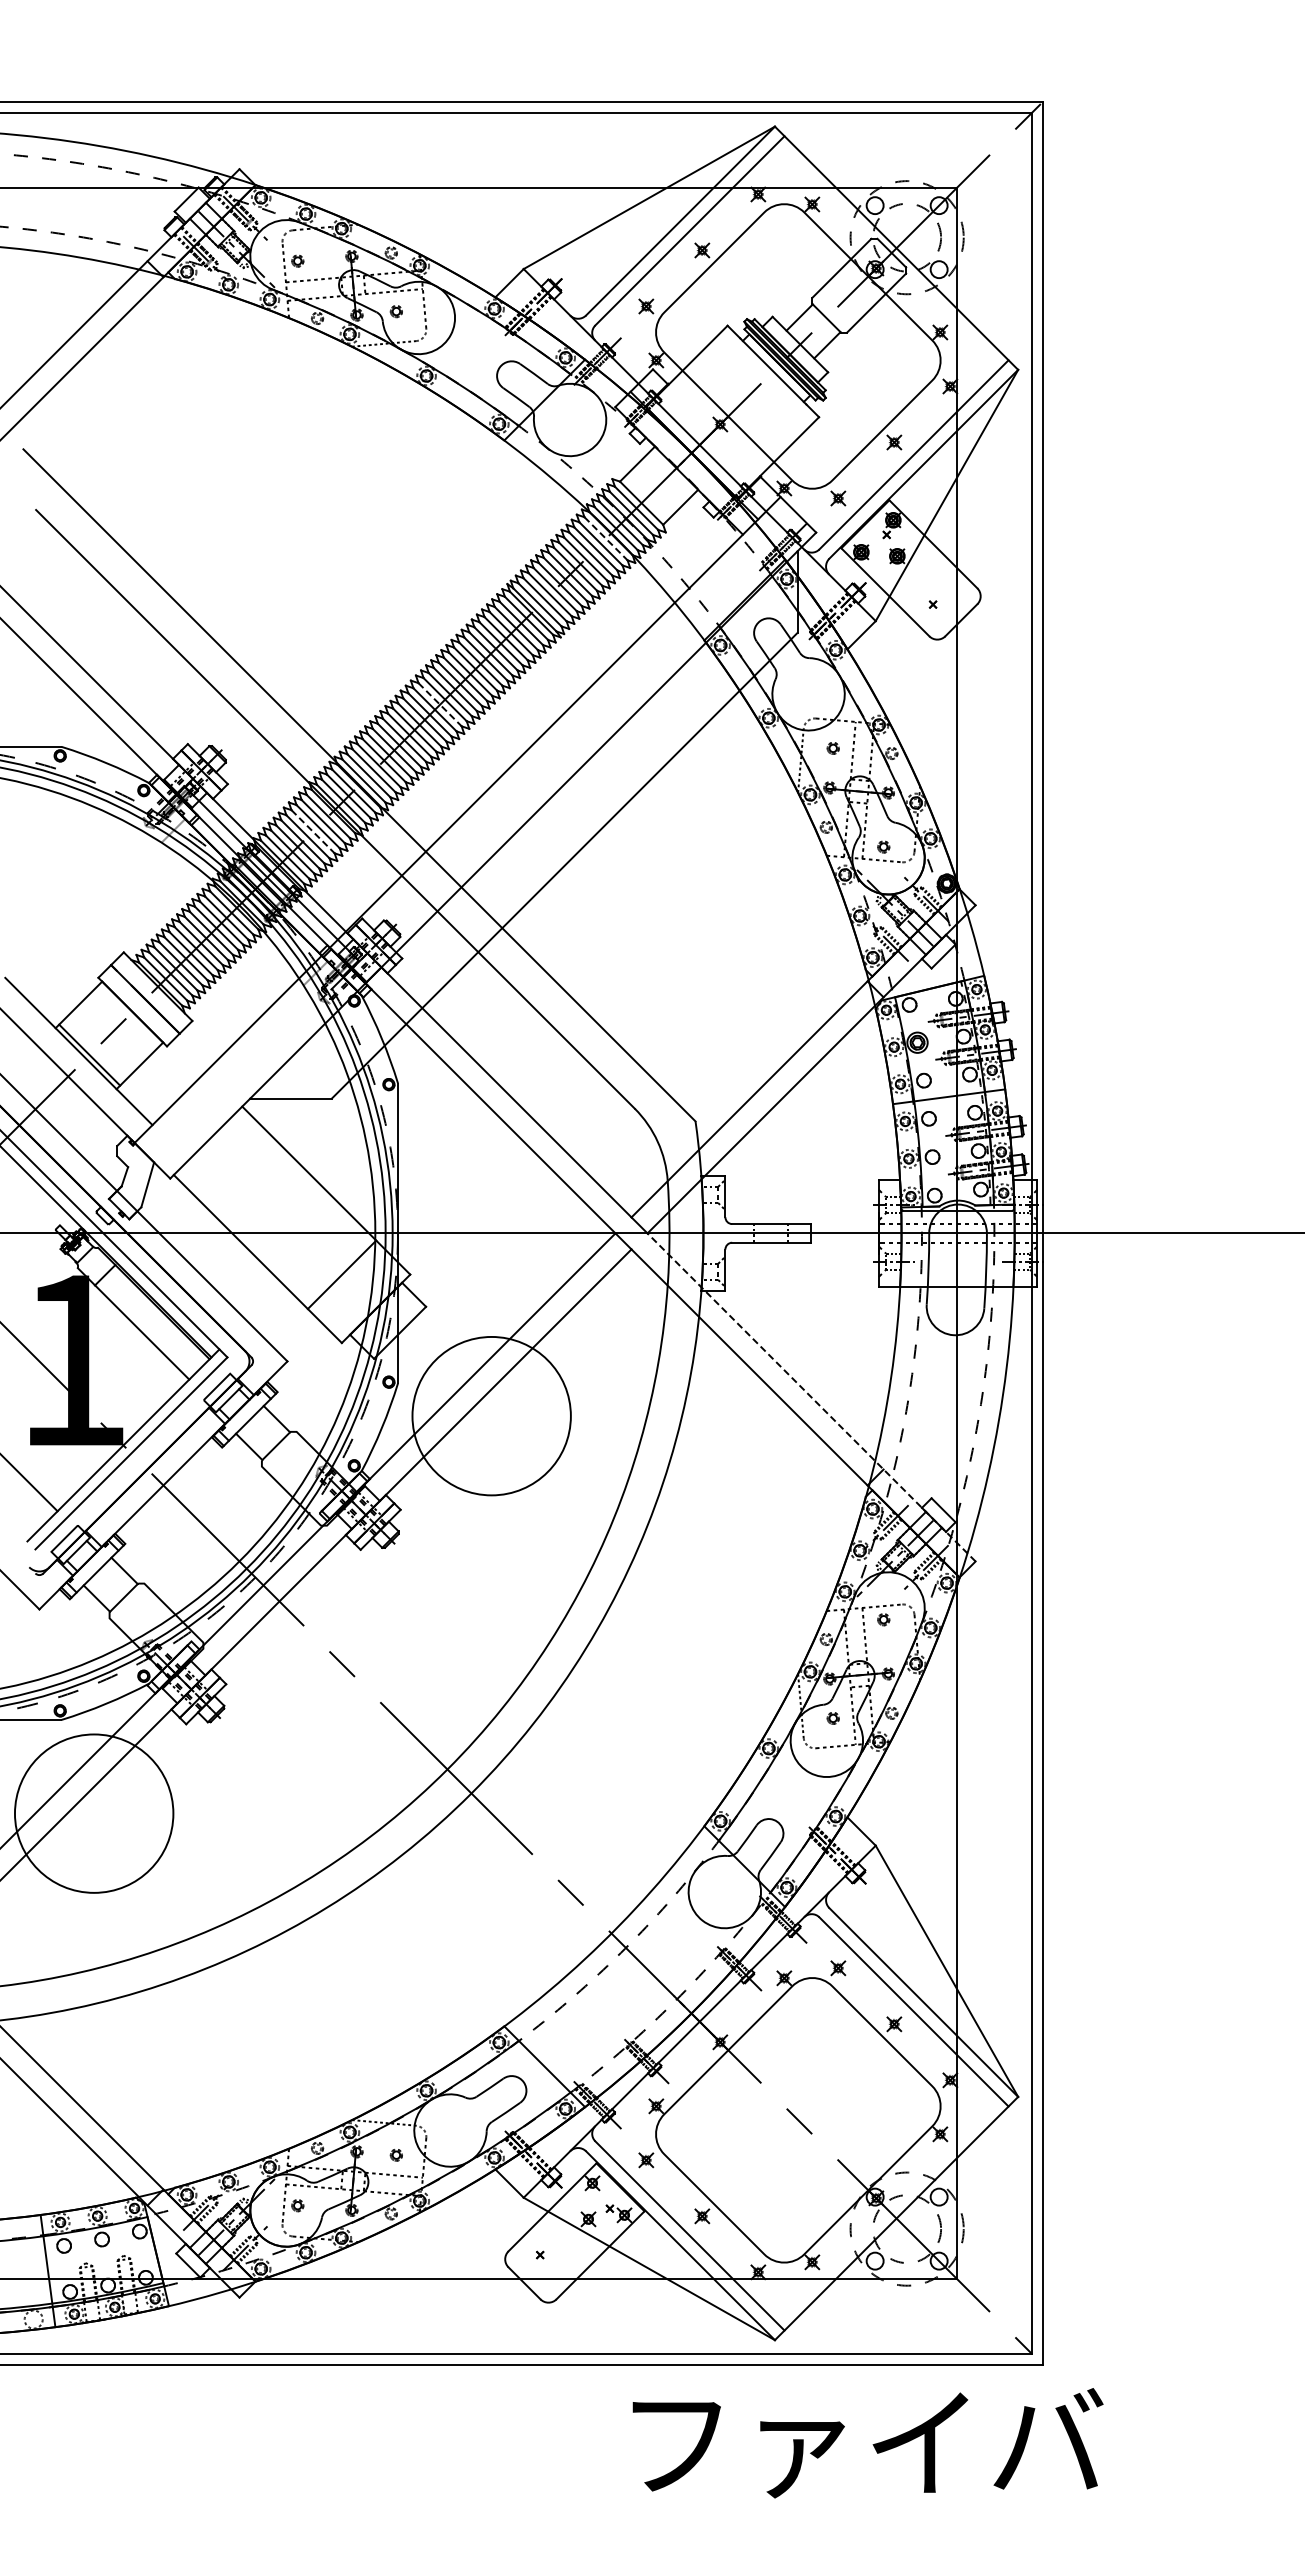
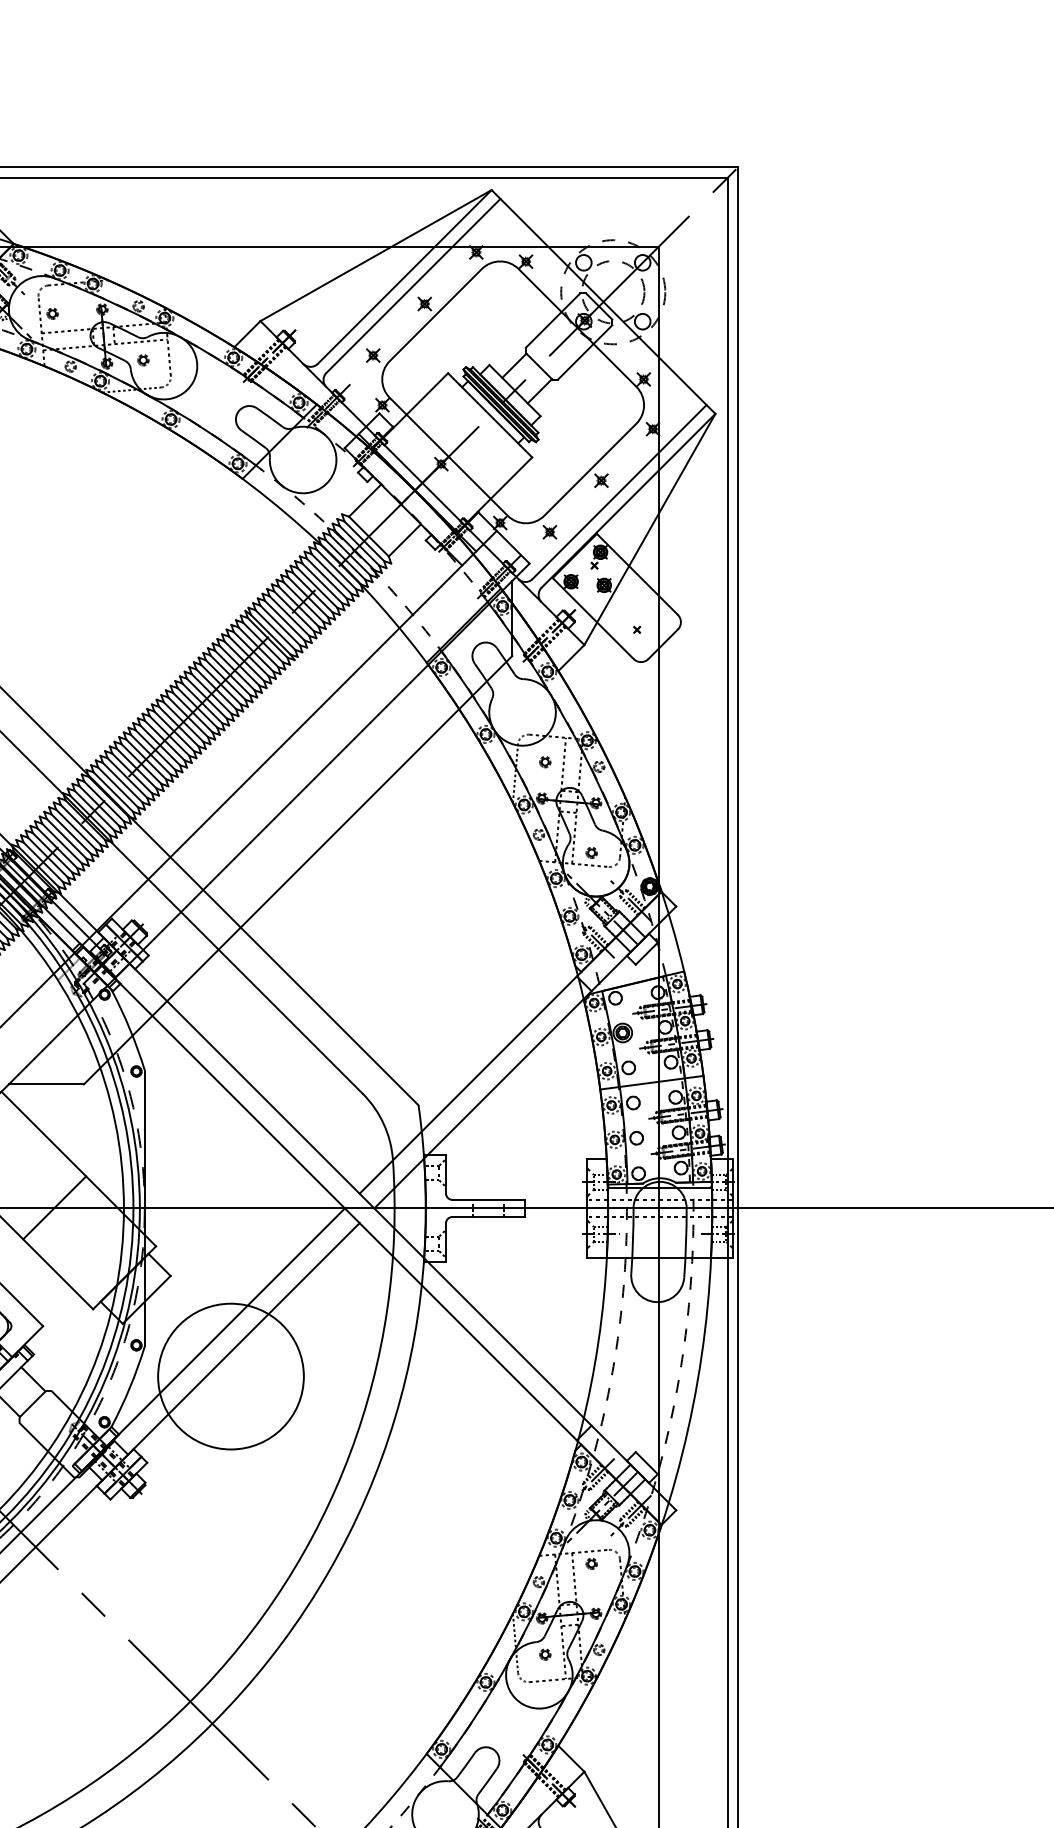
line: (606, 538) -> (336, 569), dashed -> solid
line: (440, 704) -> (183, 721), dashed -> solid
line: (313, 831) -> (67, 838), dashed -> solid
line: (341, 1274) -> (54, 1207), moved
line: (811, 1397) -> (525, 1359), dashed -> solid

